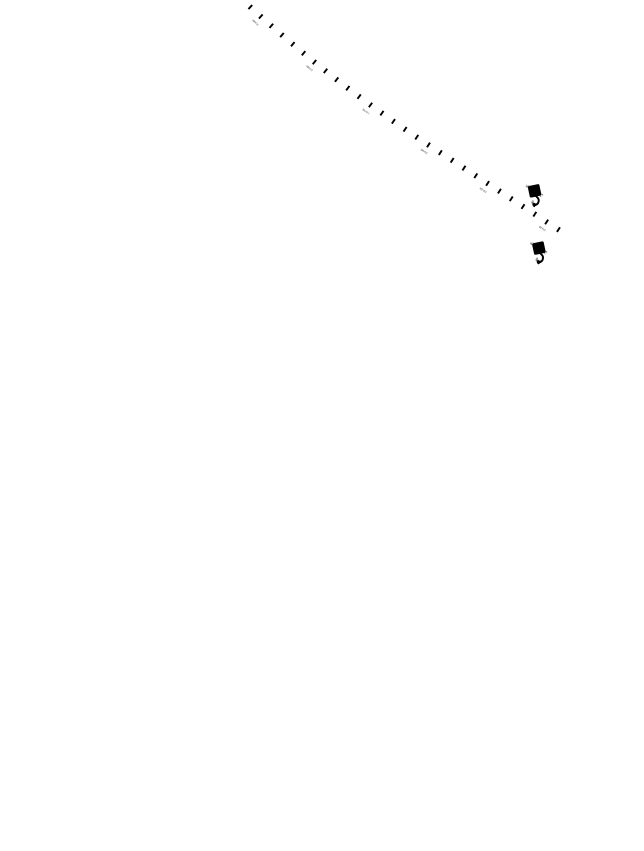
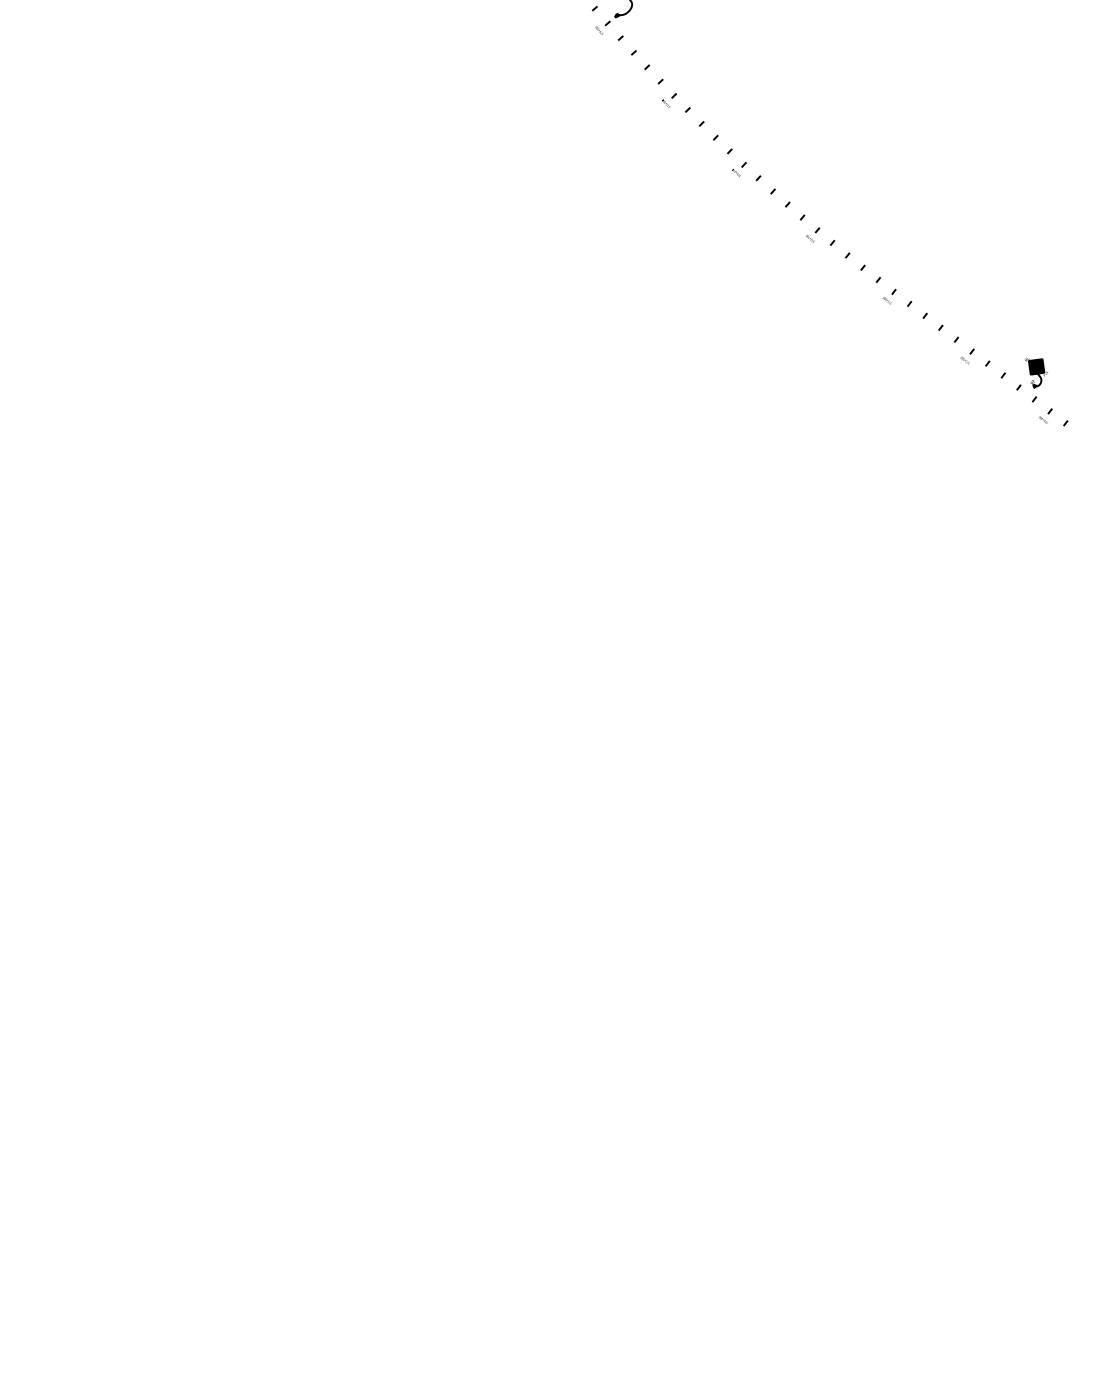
part: (538, 252) -> (1035, 452), removed

